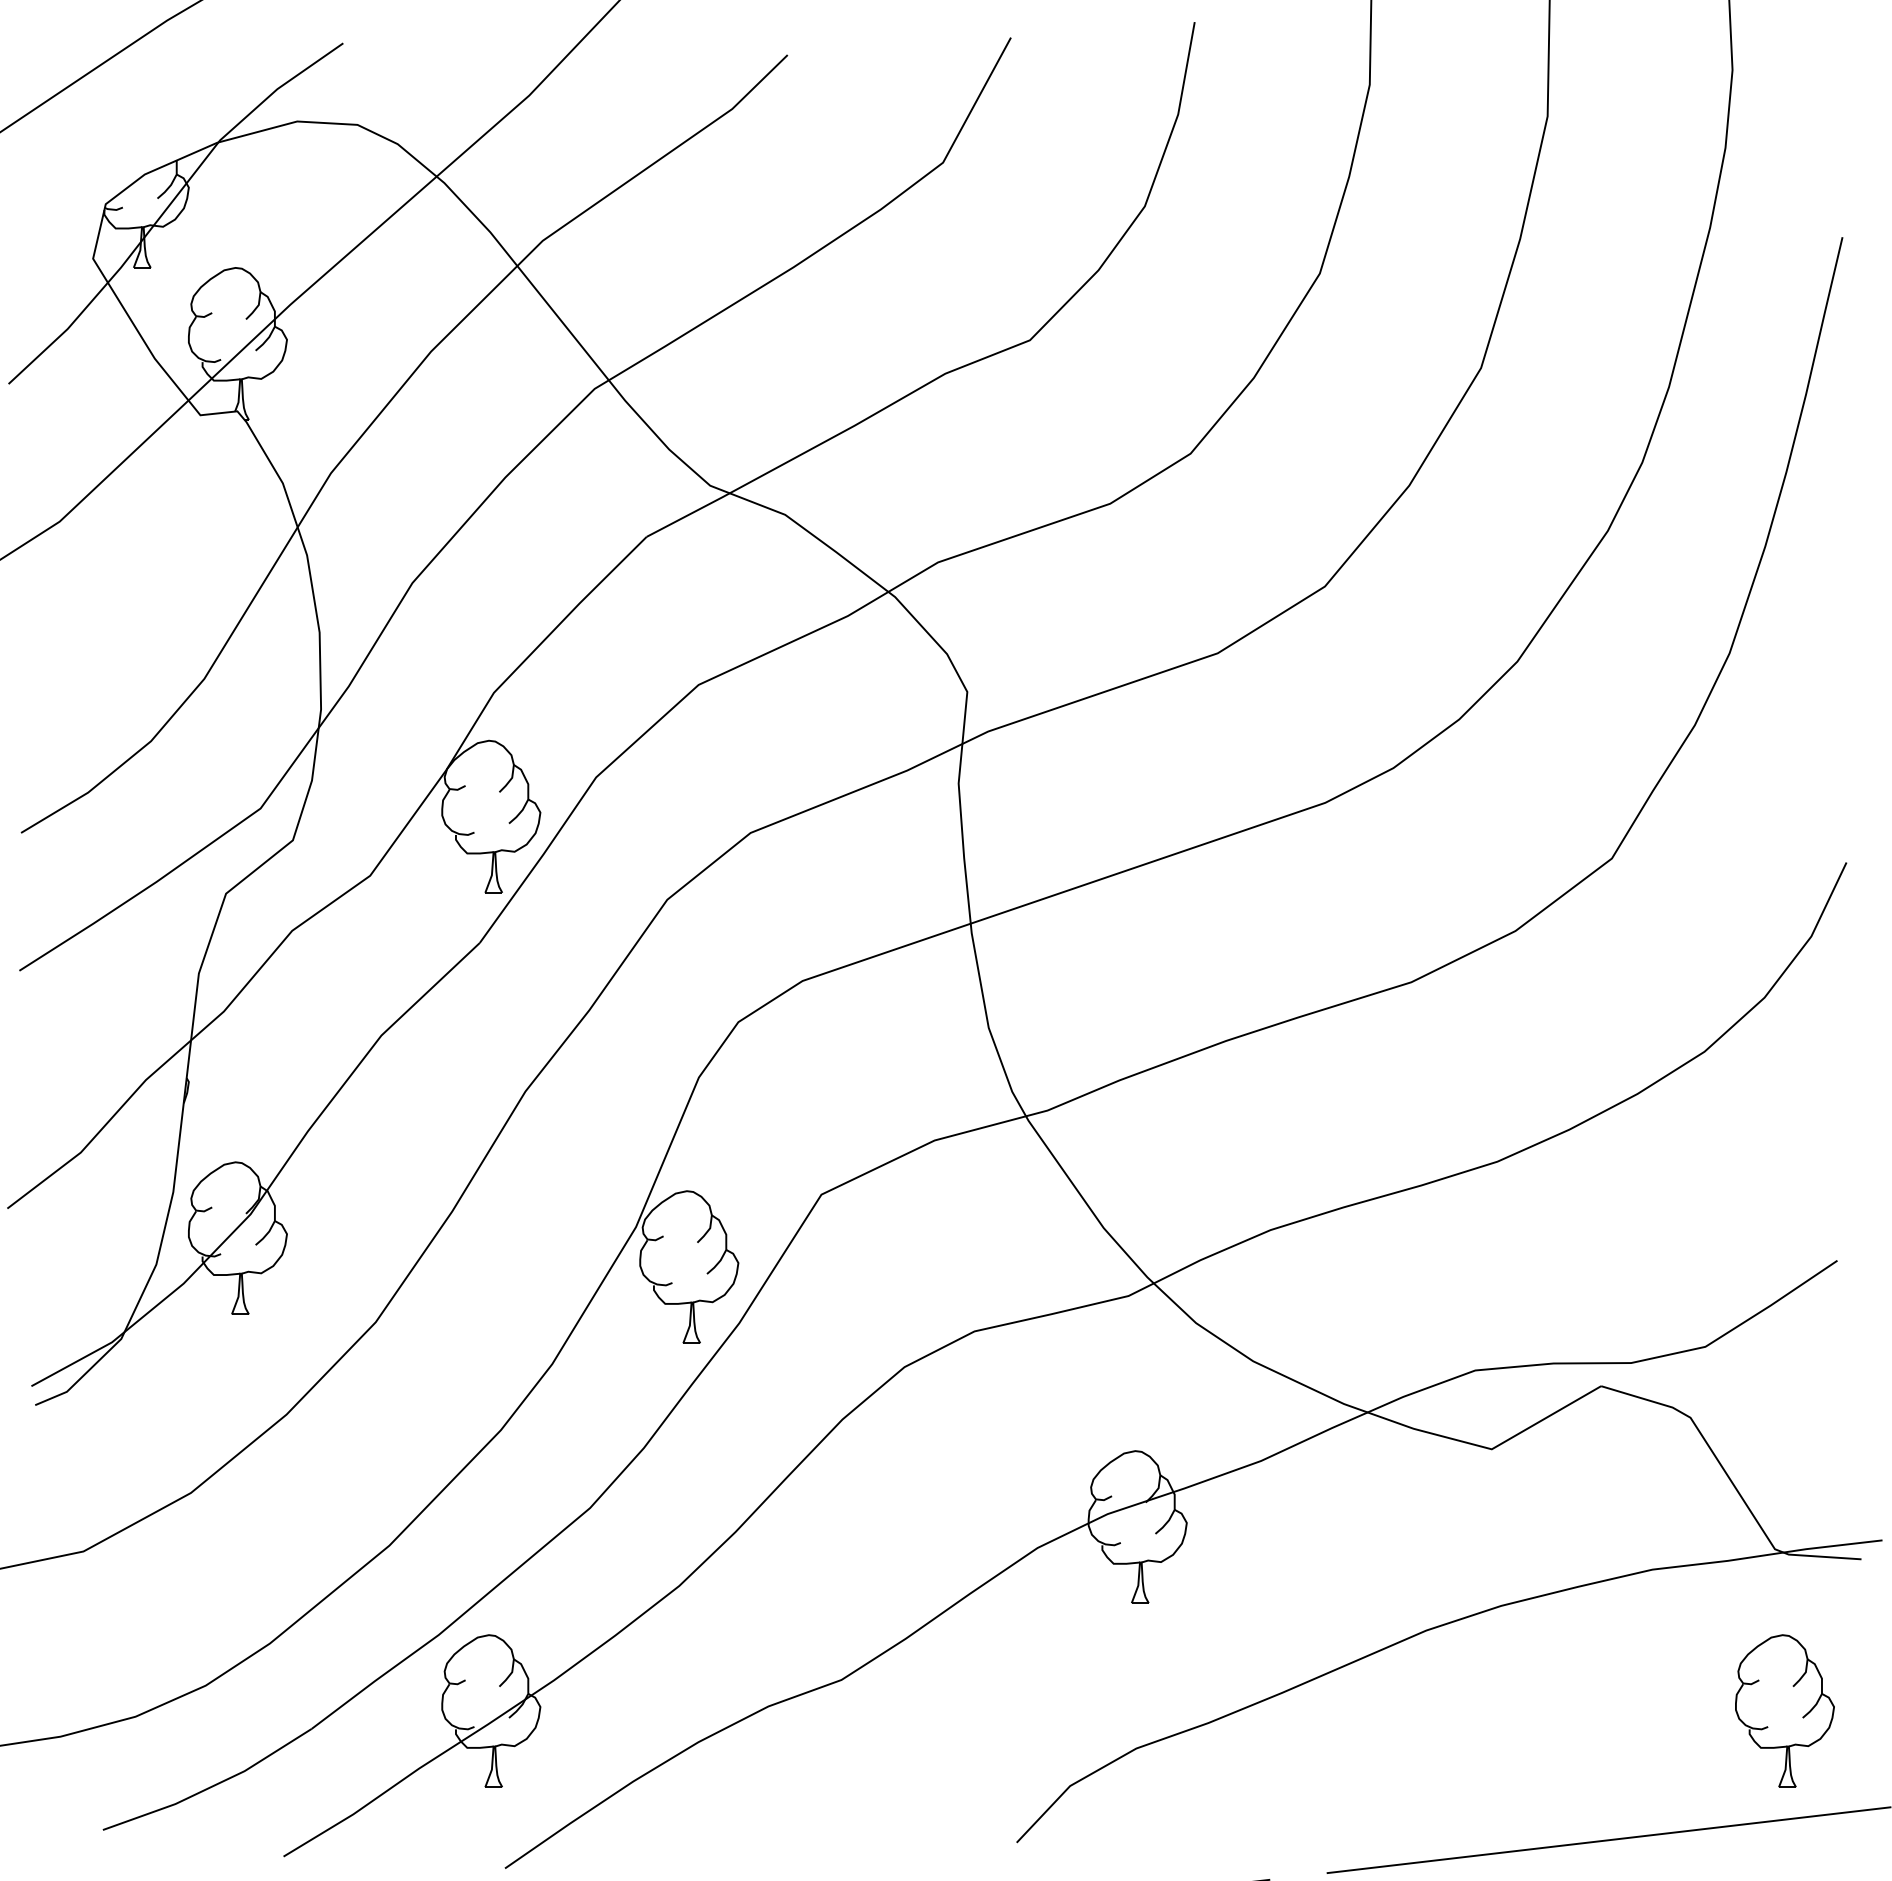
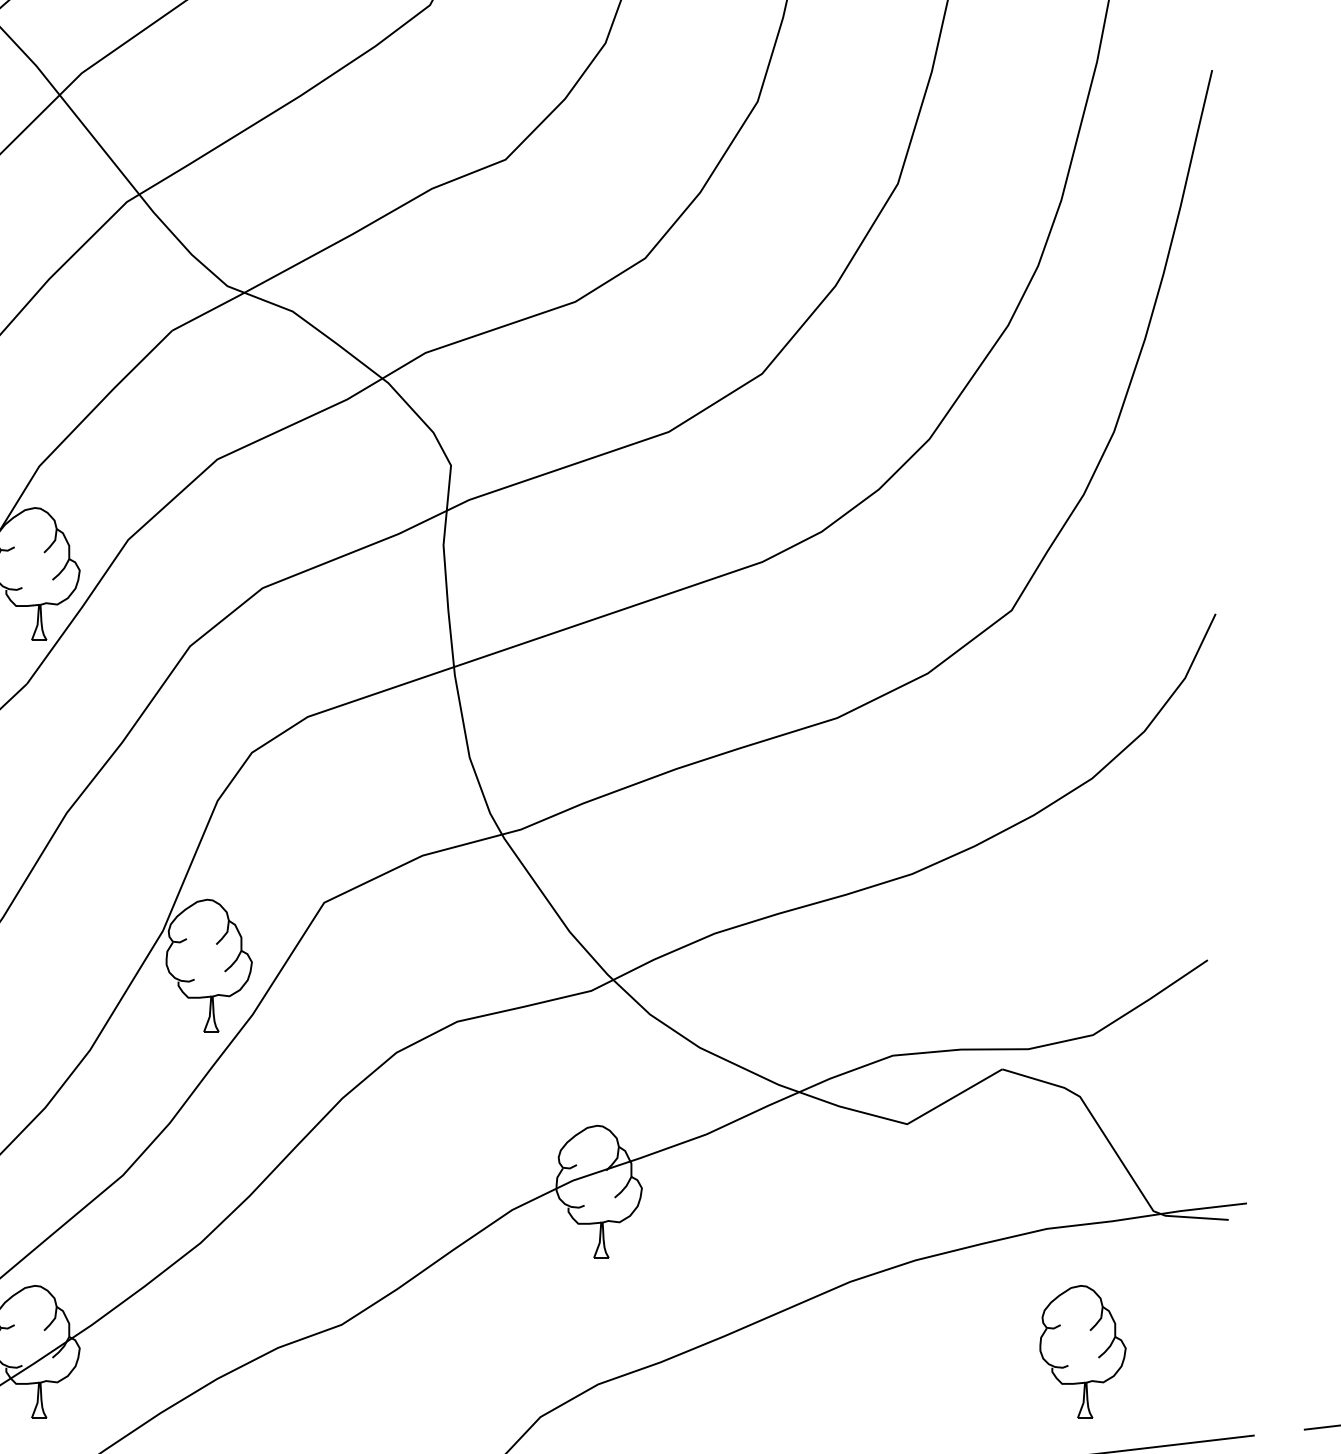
part: (1784, 1710) -> (1082, 1351), moved

